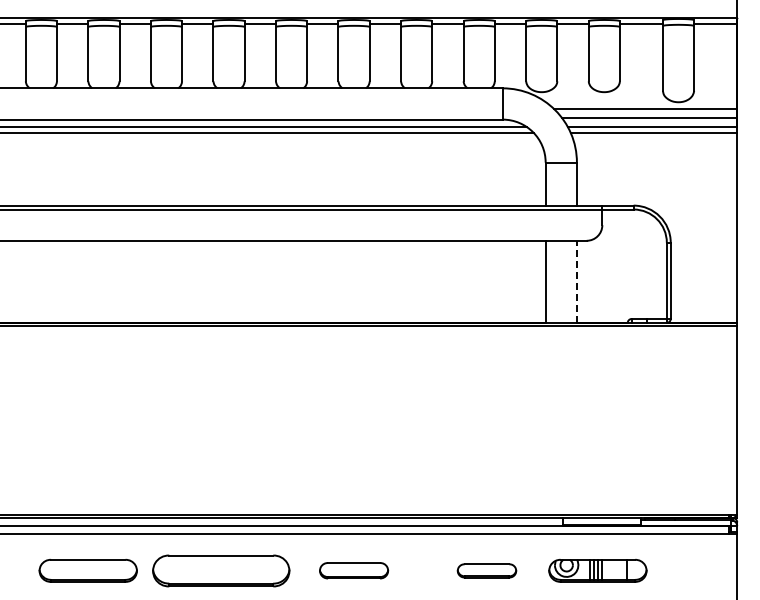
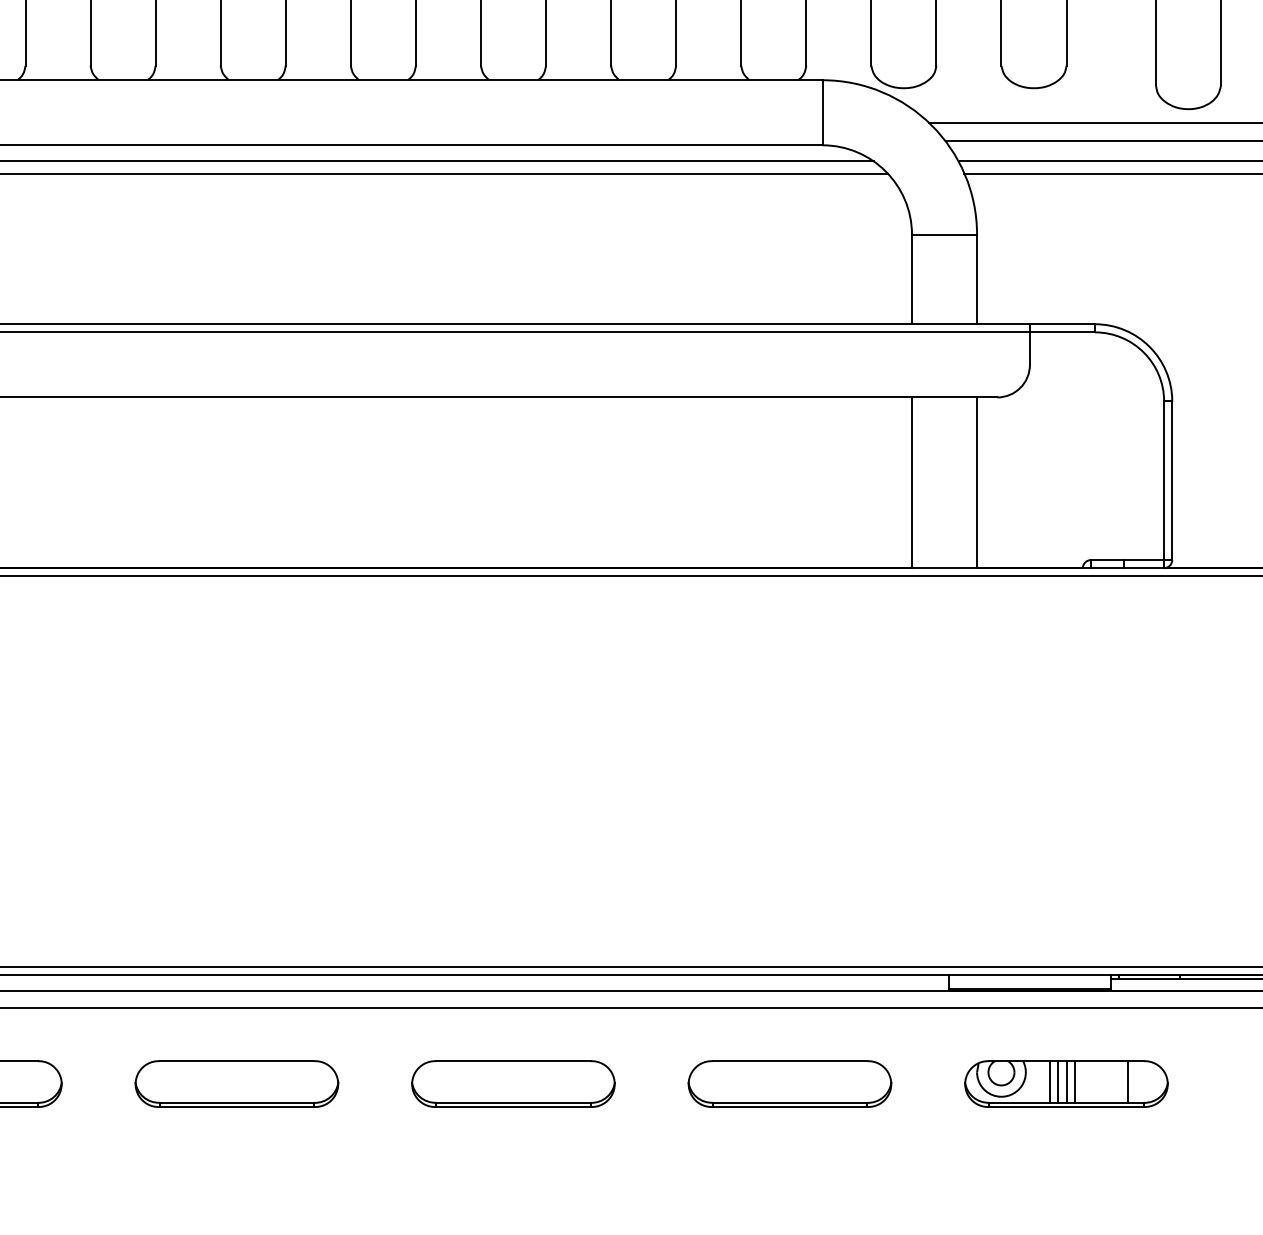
line: (576, 281) -> (976, 482), dashed -> solid
part: (220, 570) -> (235, 1083), size x0.71
part: (353, 570) -> (512, 1083), size x1.43
part: (486, 570) -> (788, 1083), size x1.67
part: (597, 570) -> (1065, 1083), moved

